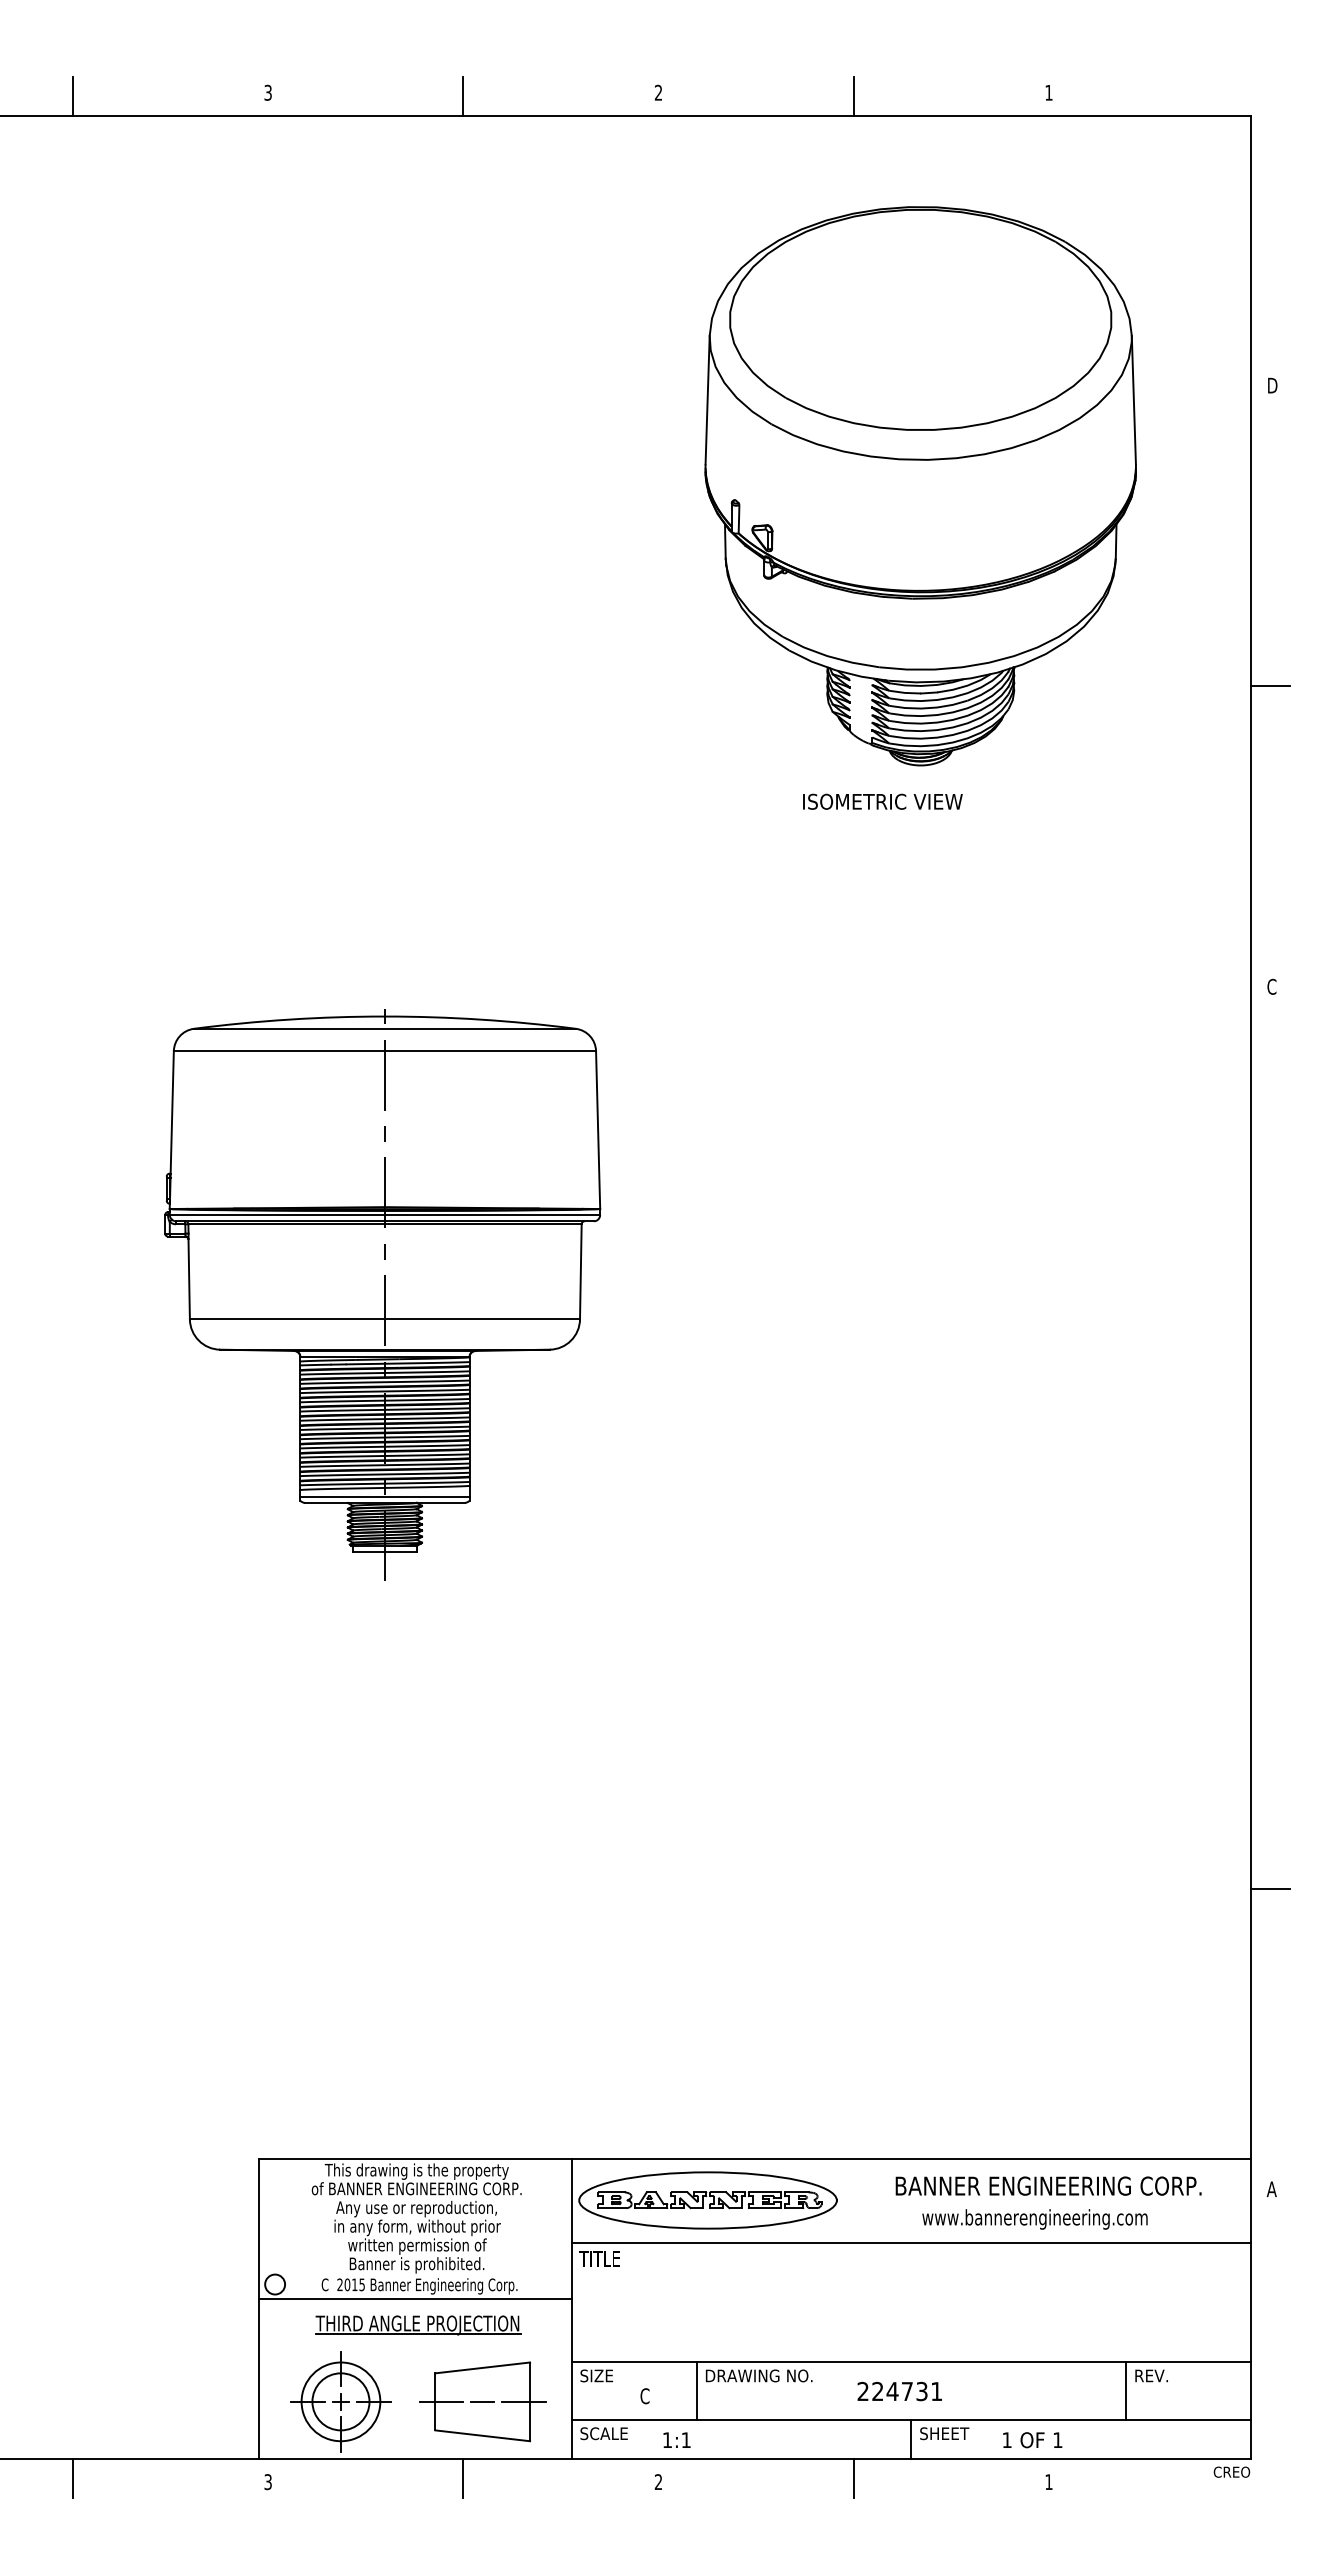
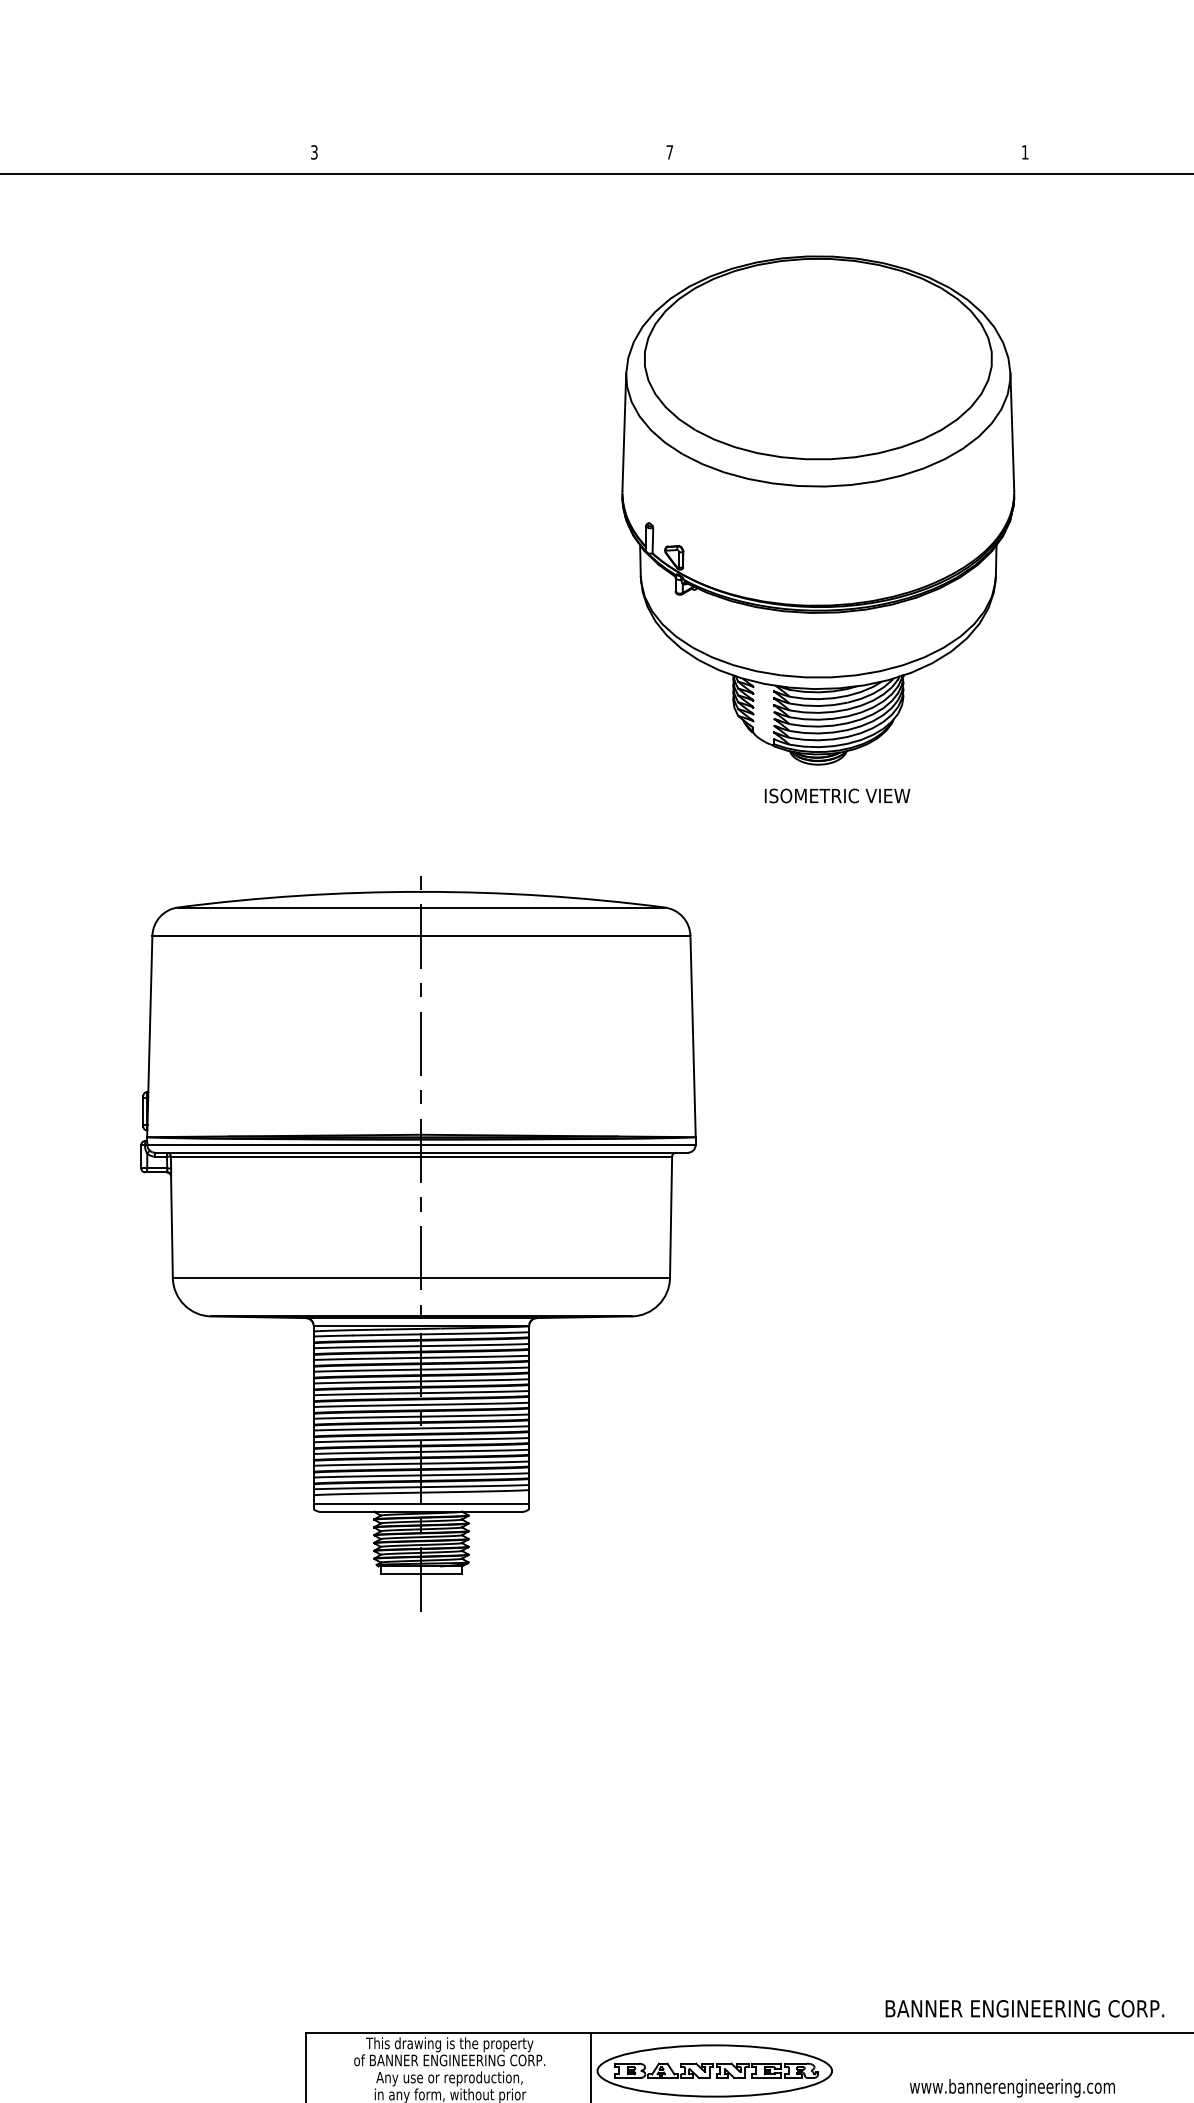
text: (658, 92) -> (669, 152), 2 -> 7
line: (73, 96) -> (137, 155), removed
line: (463, 96) -> (492, 155), removed
line: (853, 96) -> (847, 155), removed
part: (920, 486) -> (818, 510), moved
text: (882, 801) -> (837, 795), moved
part: (382, 1294) -> (418, 1246), size x1.4
text: (1048, 2185) -> (1024, 2008), moved

